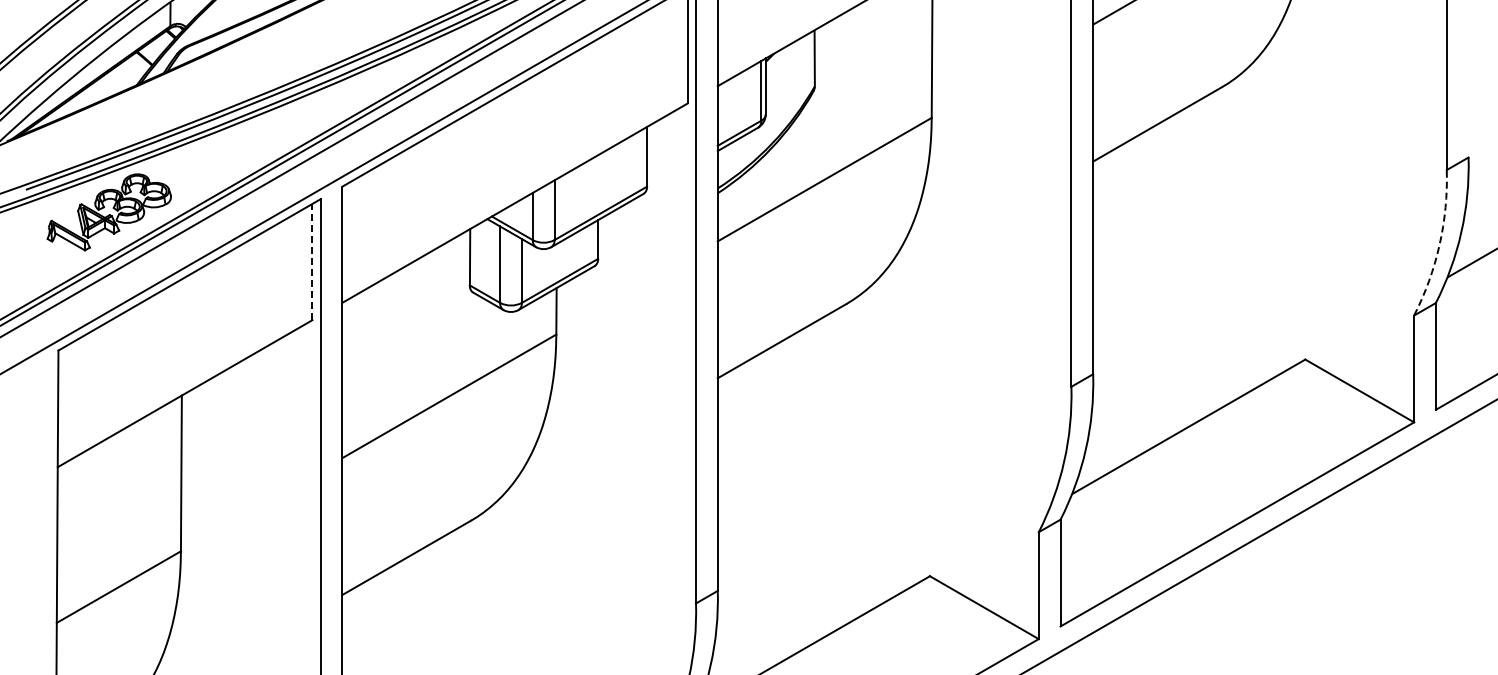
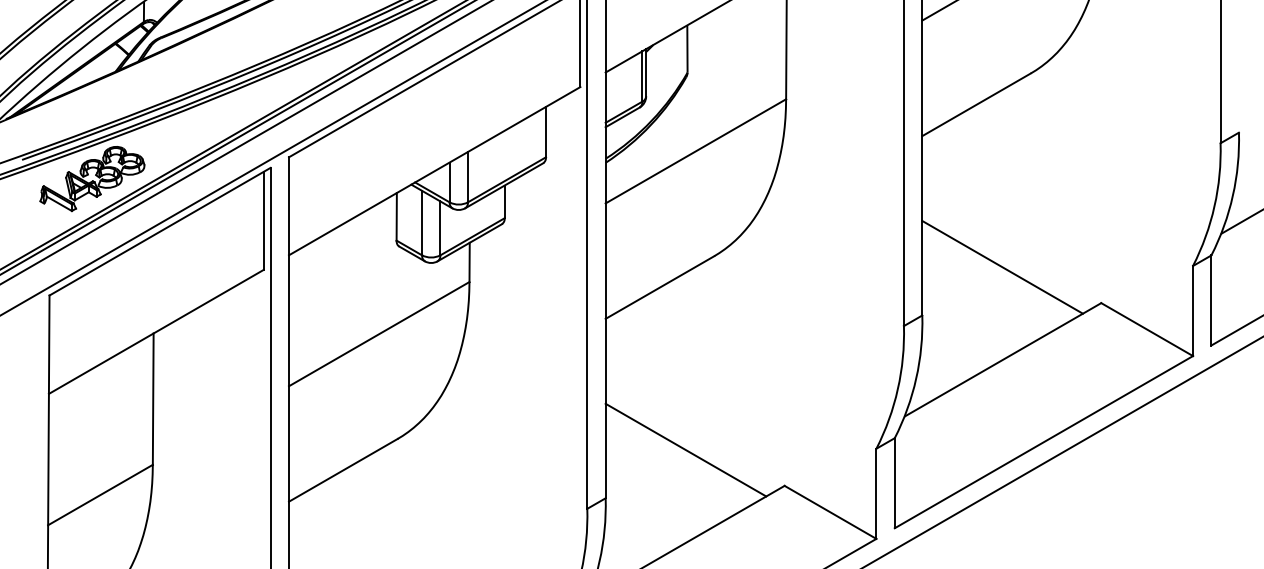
arc: (1439, 244) -> (1214, 206), dashed -> solid
line: (312, 261) -> (263, 220), dashed -> solid
line: (1188, 317) -> (1002, 267), added
line: (812, 533) -> (685, 449), added

